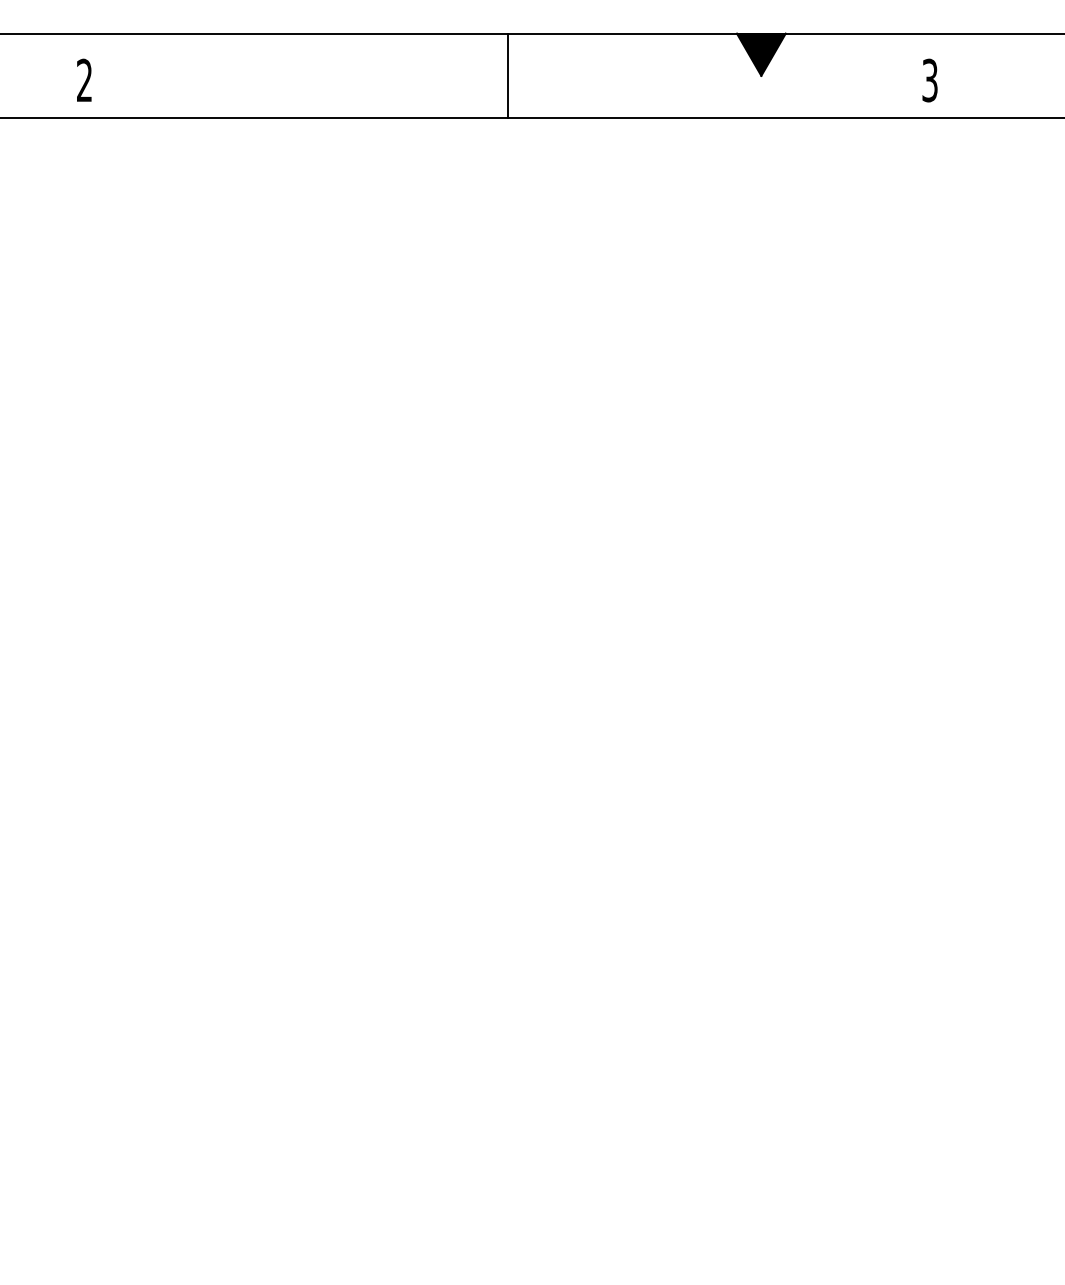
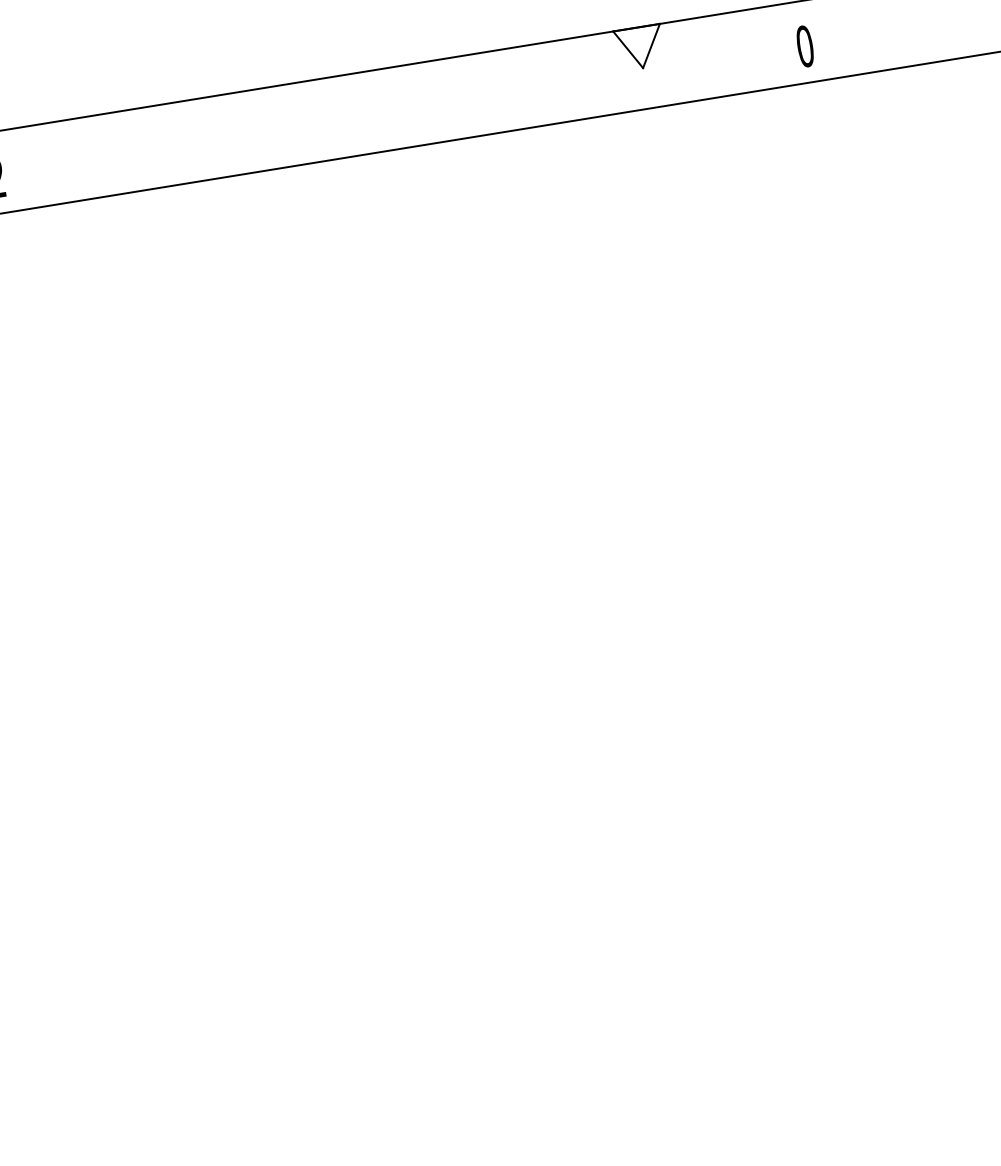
fill: (760, 54) -> (638, 47), removed
line: (507, 75) -> (400, 107), removed
text: (930, 80) -> (805, 46), 3 -> 0

